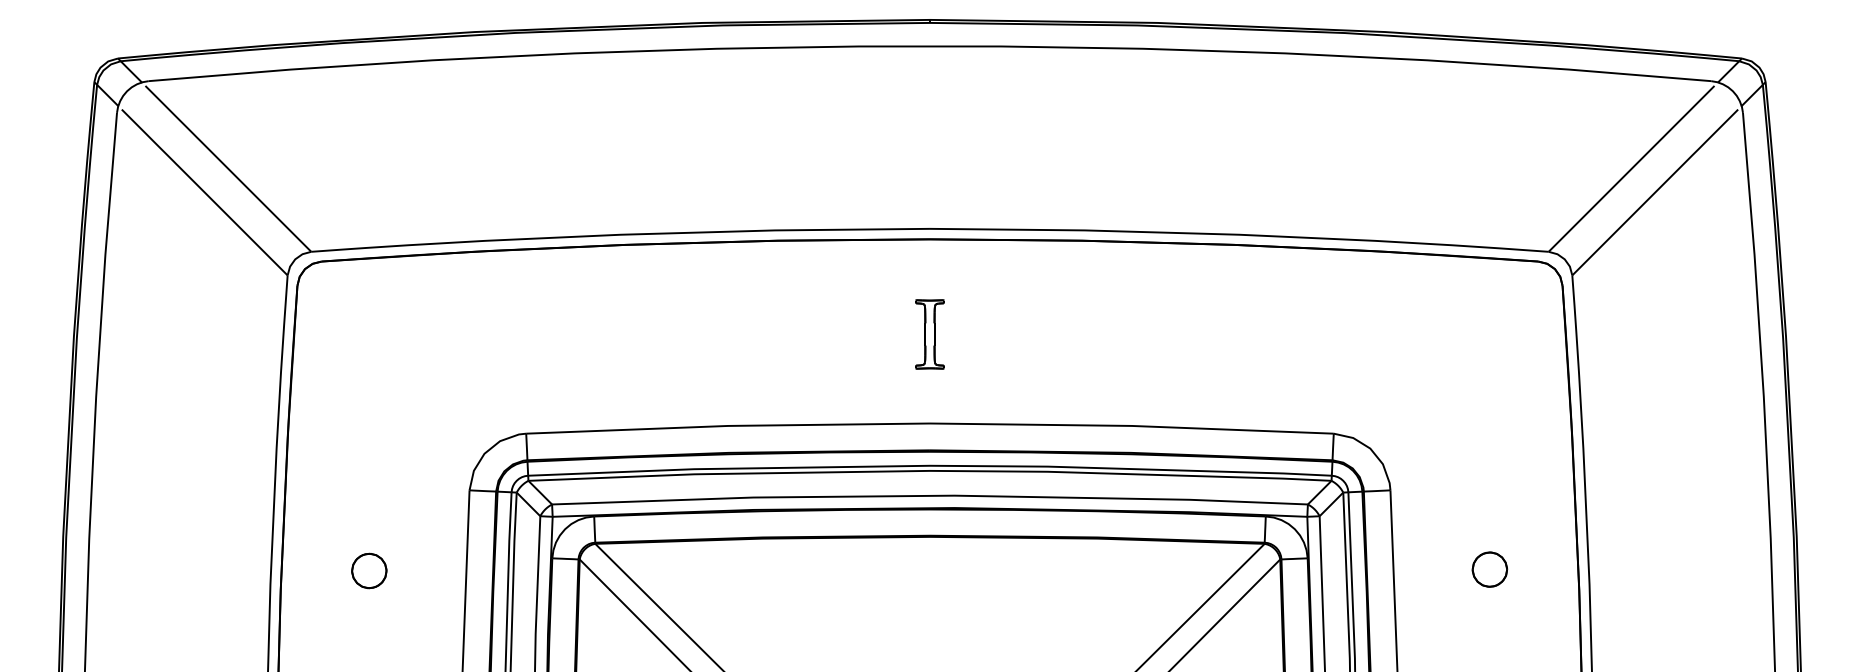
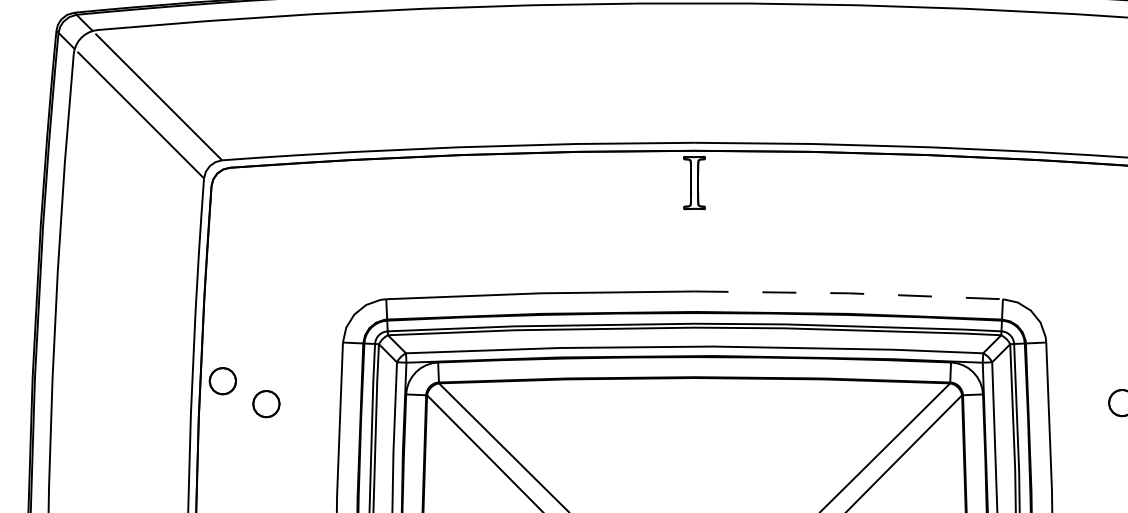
part: (929, 334) -> (694, 183), moved
line: (1131, 425) -> (848, 292), solid -> dashed
part: (312, 540) -> (223, 380), added

